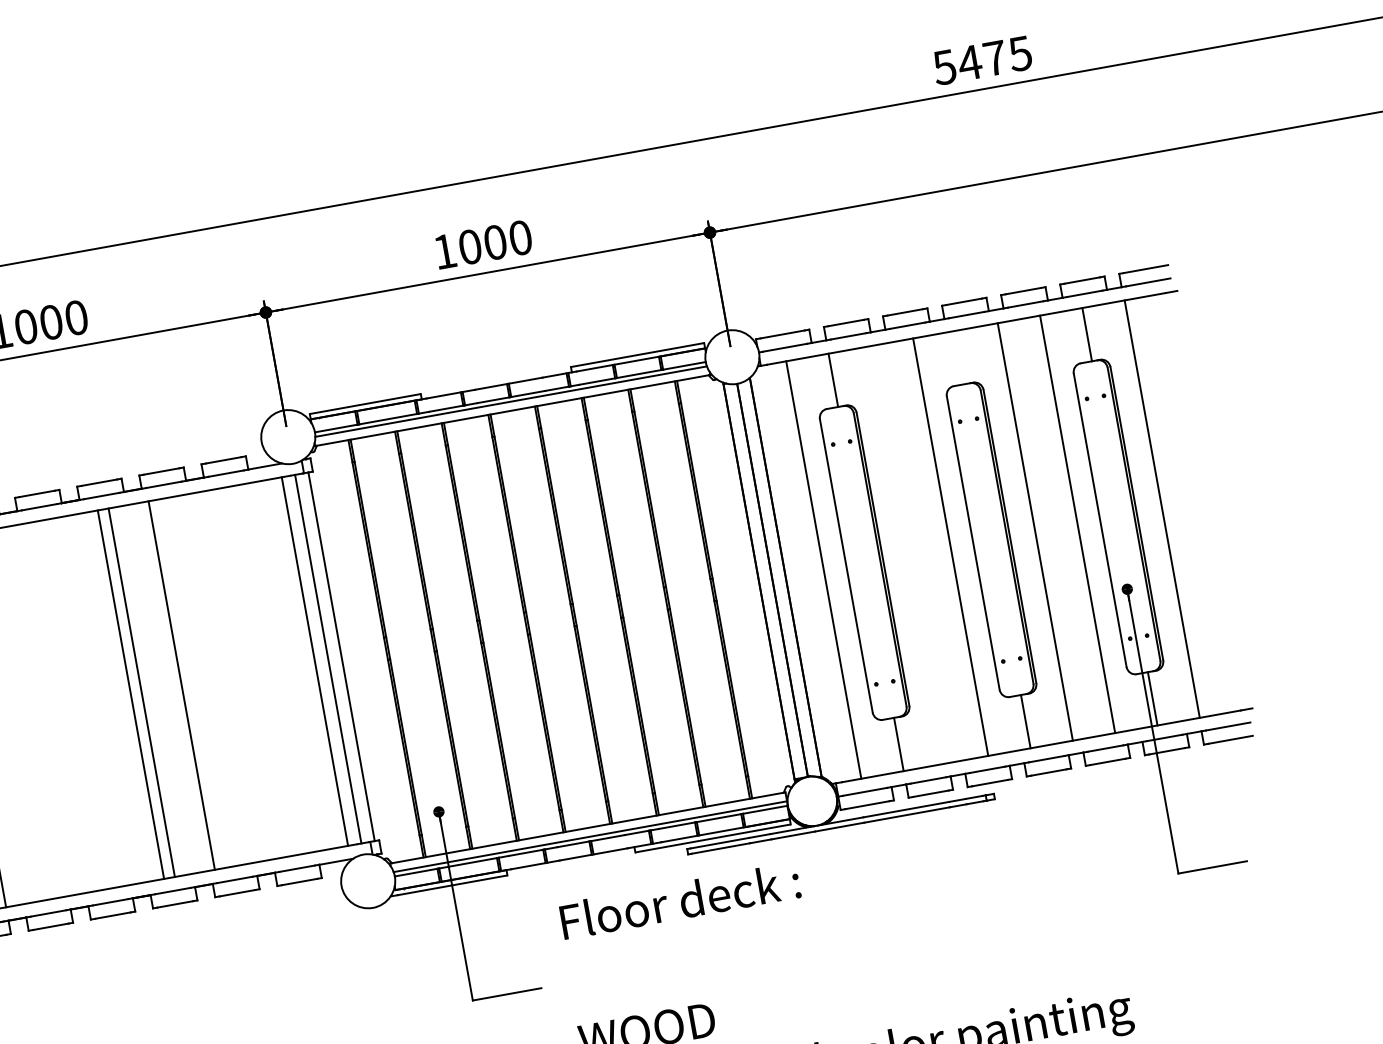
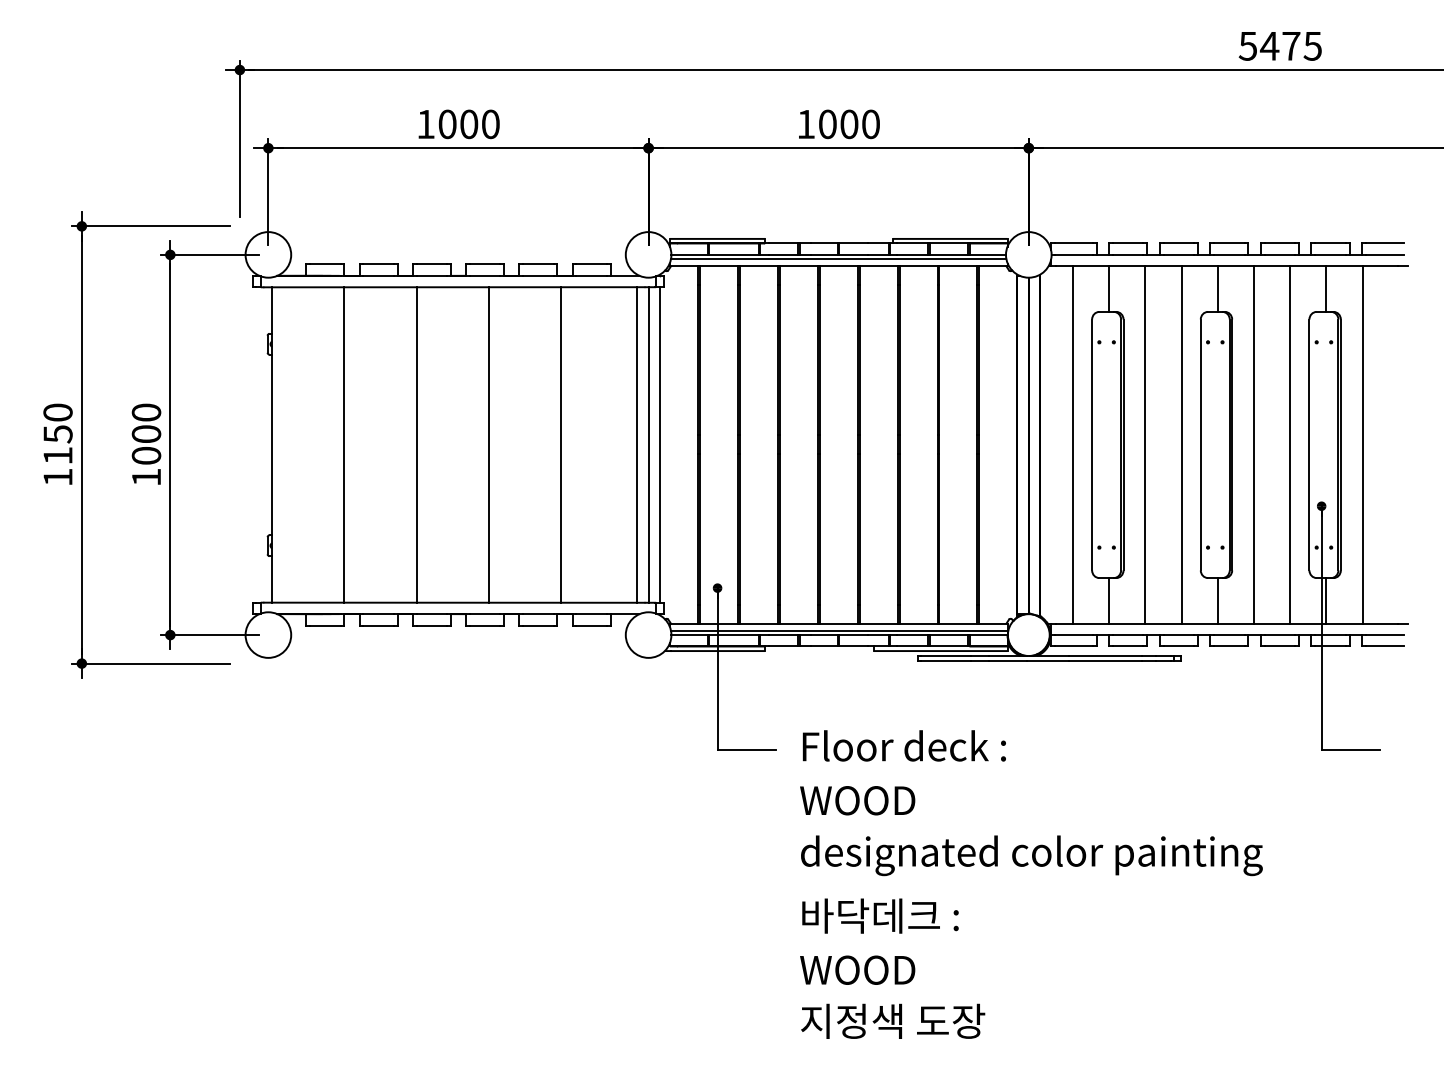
line: (959, 356) -> (1217, 288), added
line: (908, 554) -> (1145, 444), added
line: (182, 684) -> (561, 444), moved
line: (130, 694) -> (416, 444), moved
text: (679, 900) -> (903, 745), moved

